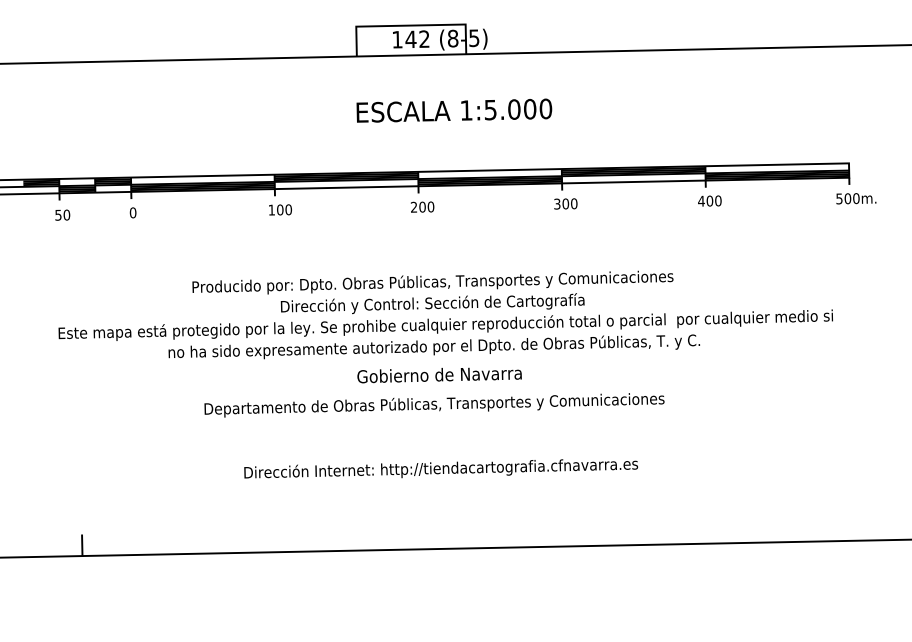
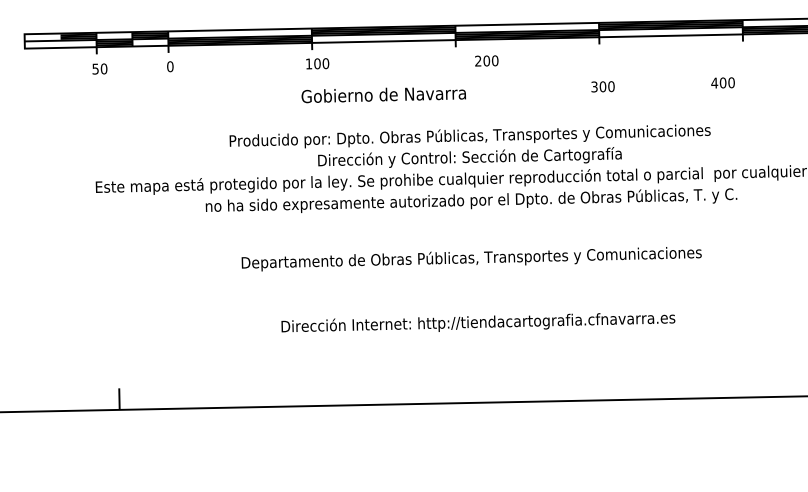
text: (709, 200) -> (722, 82), moved
text: (565, 203) -> (602, 86), moved
text: (422, 206) -> (486, 60), moved
text: (439, 375) -> (383, 95), moved

